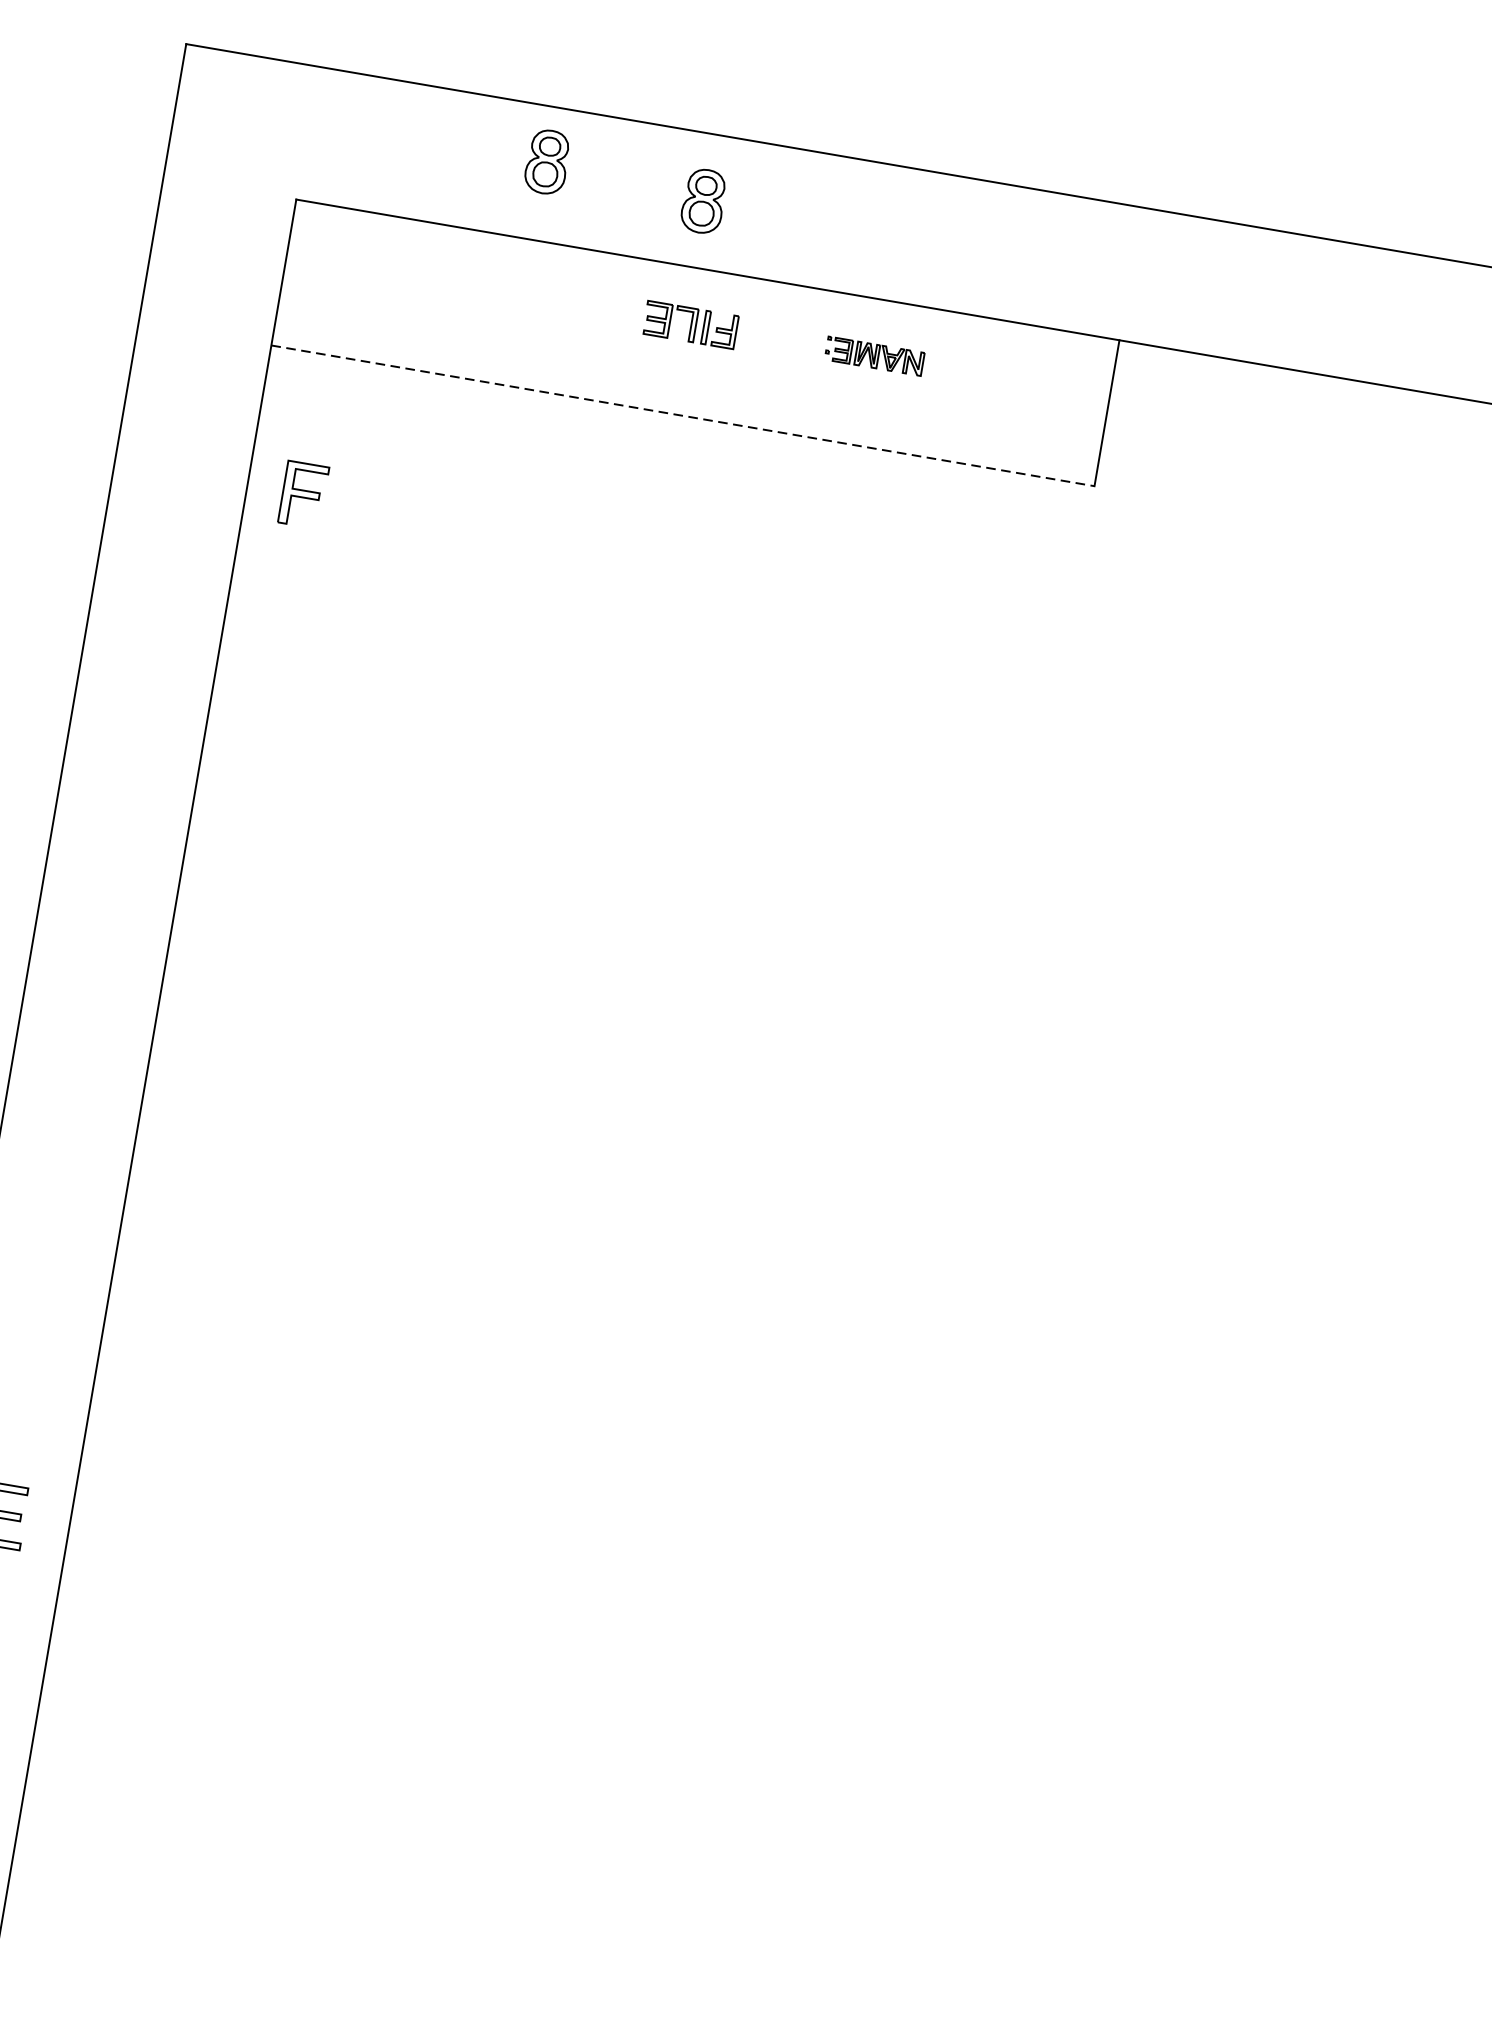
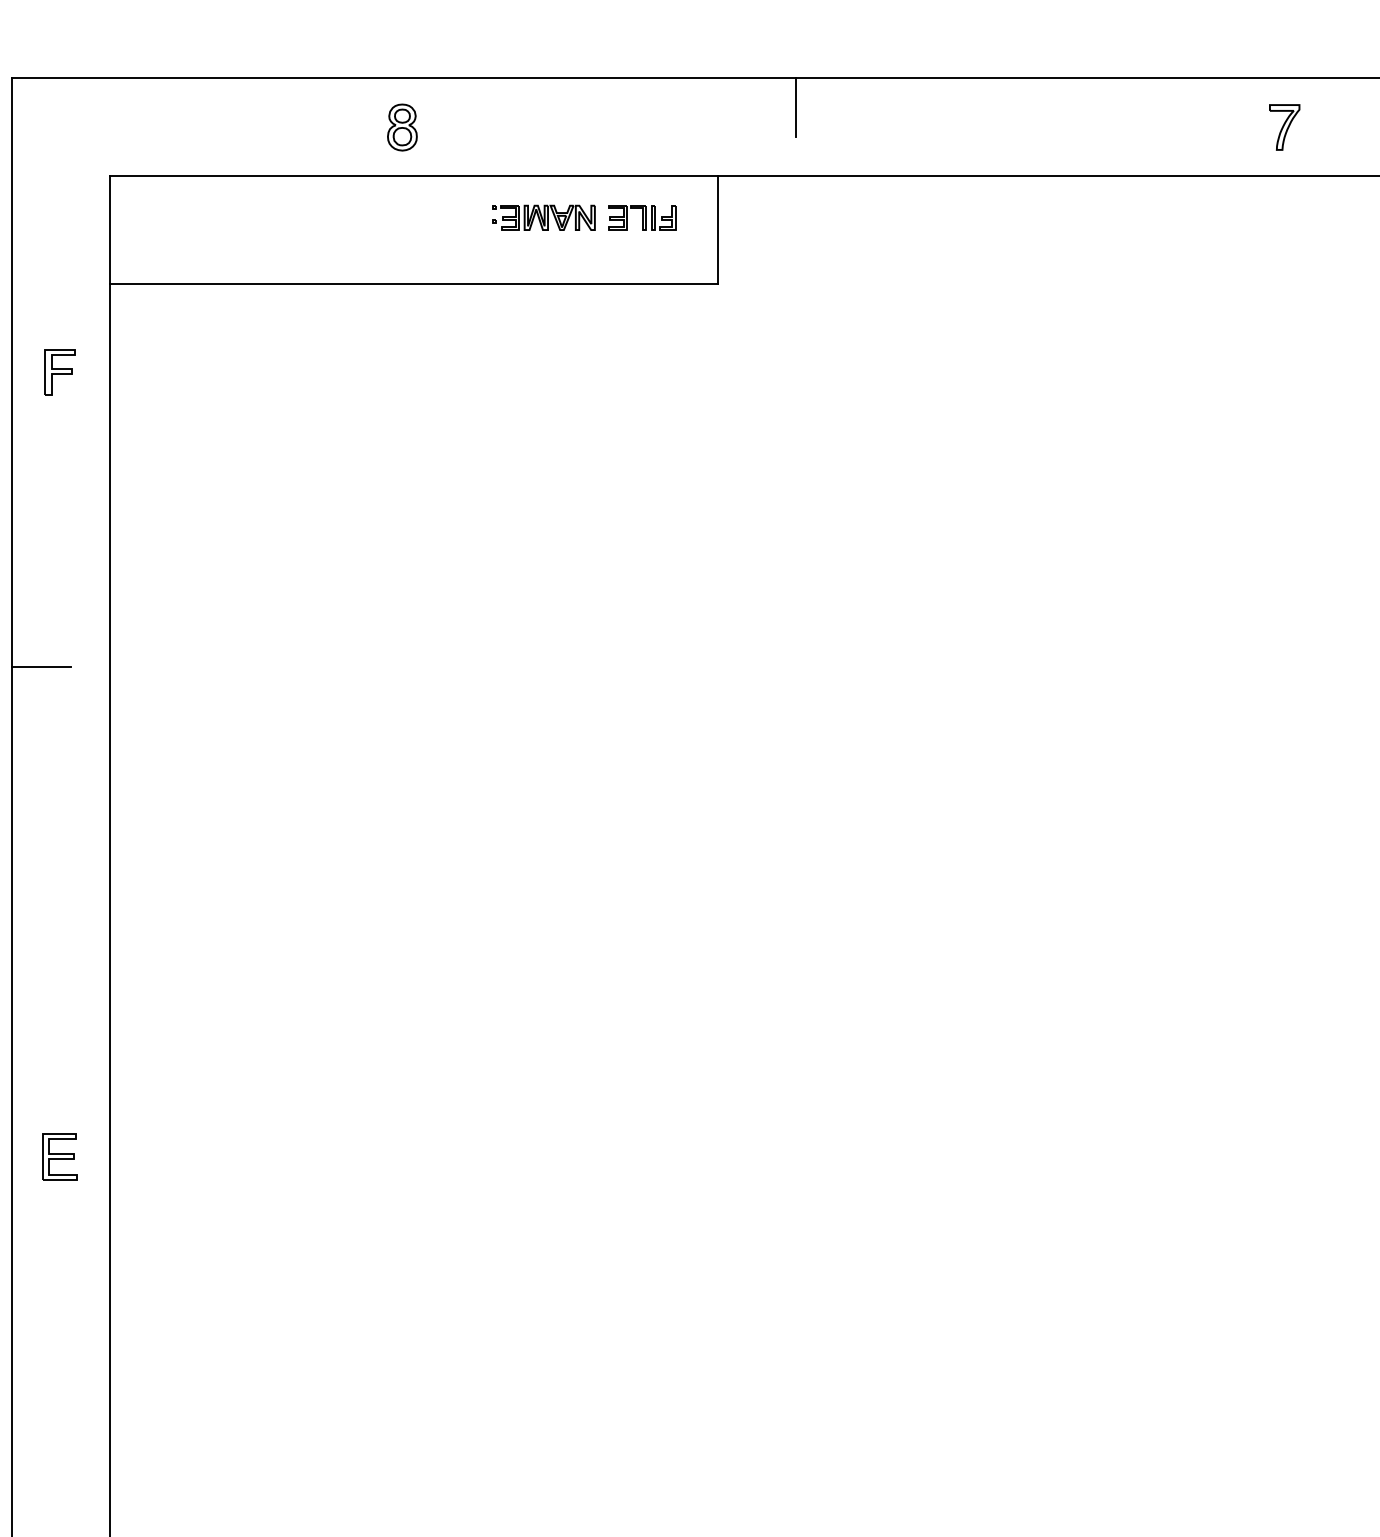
part: (547, 162) -> (285, 118), removed
line: (1241, 265) -> (796, 107), added
part: (691, 324) -> (642, 217), moved
part: (873, 355) -> (543, 217), size x1.43
line: (682, 416) -> (413, 284), dashed -> solid
part: (302, 494) -> (59, 372), moved
line: (89, 847) -> (40, 666), added

